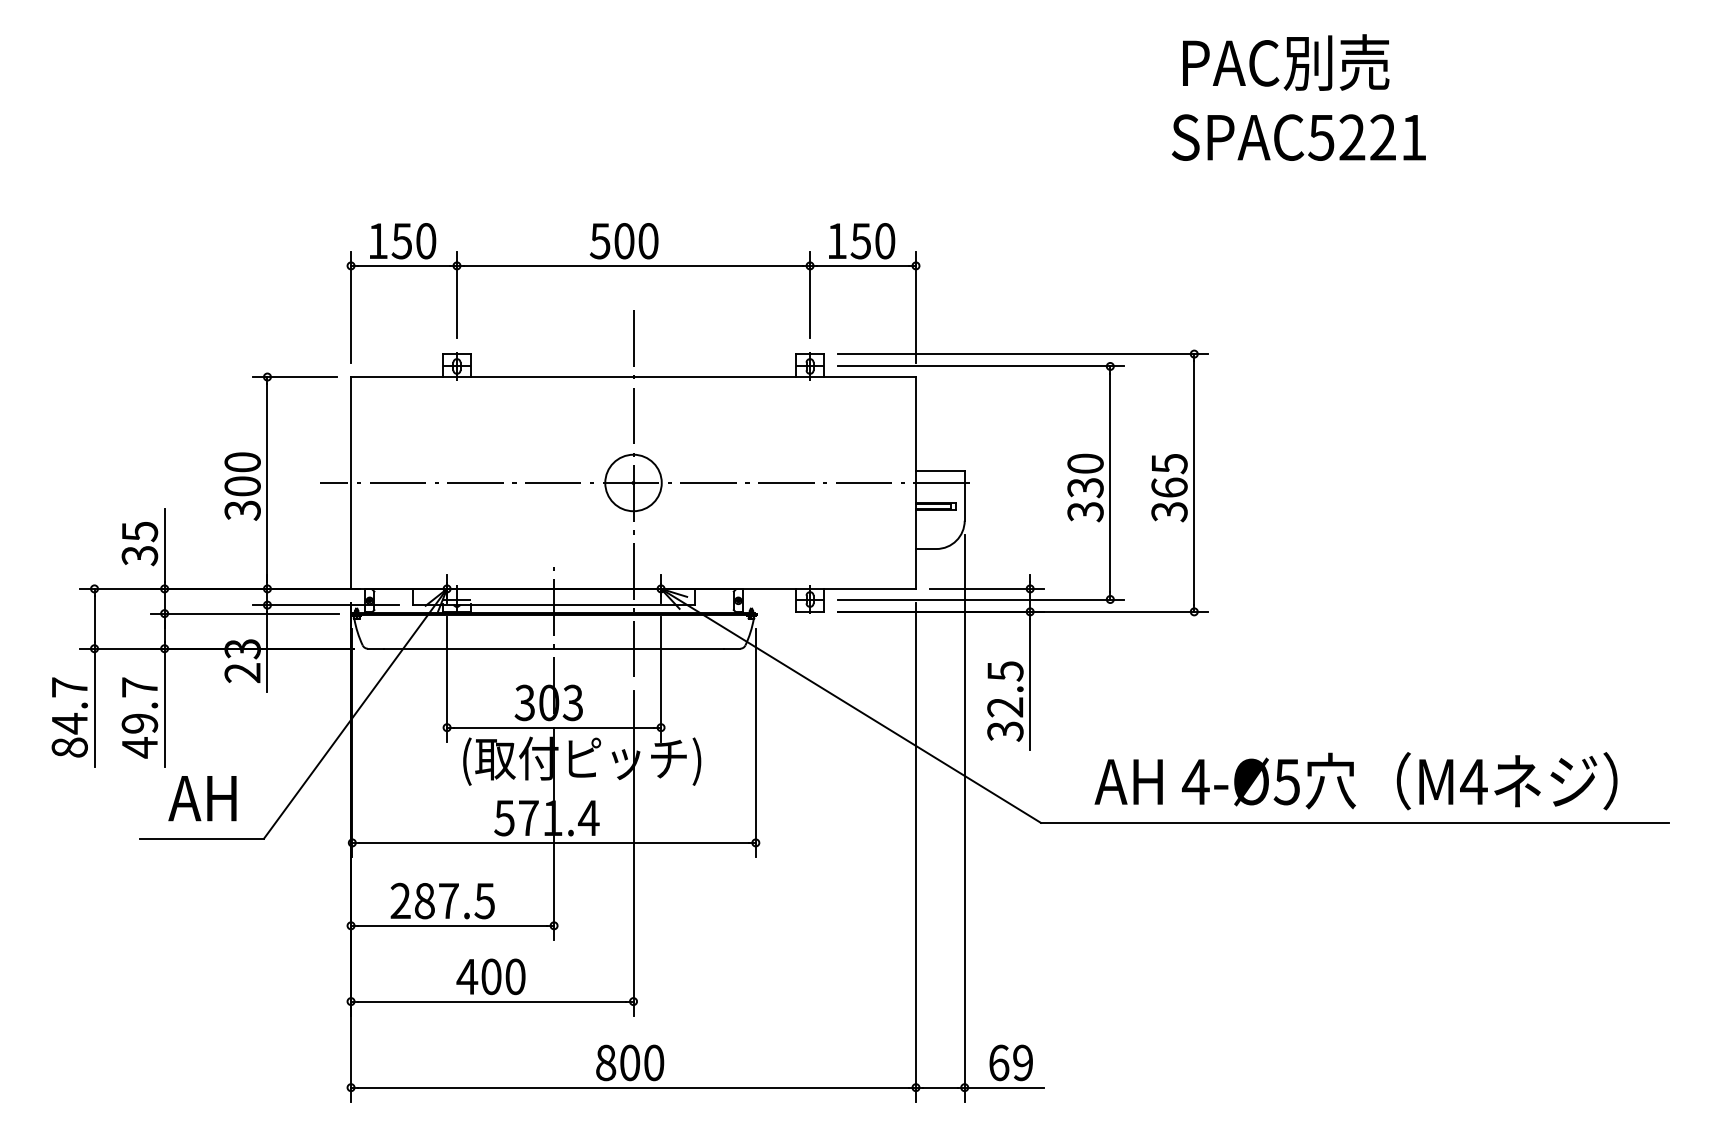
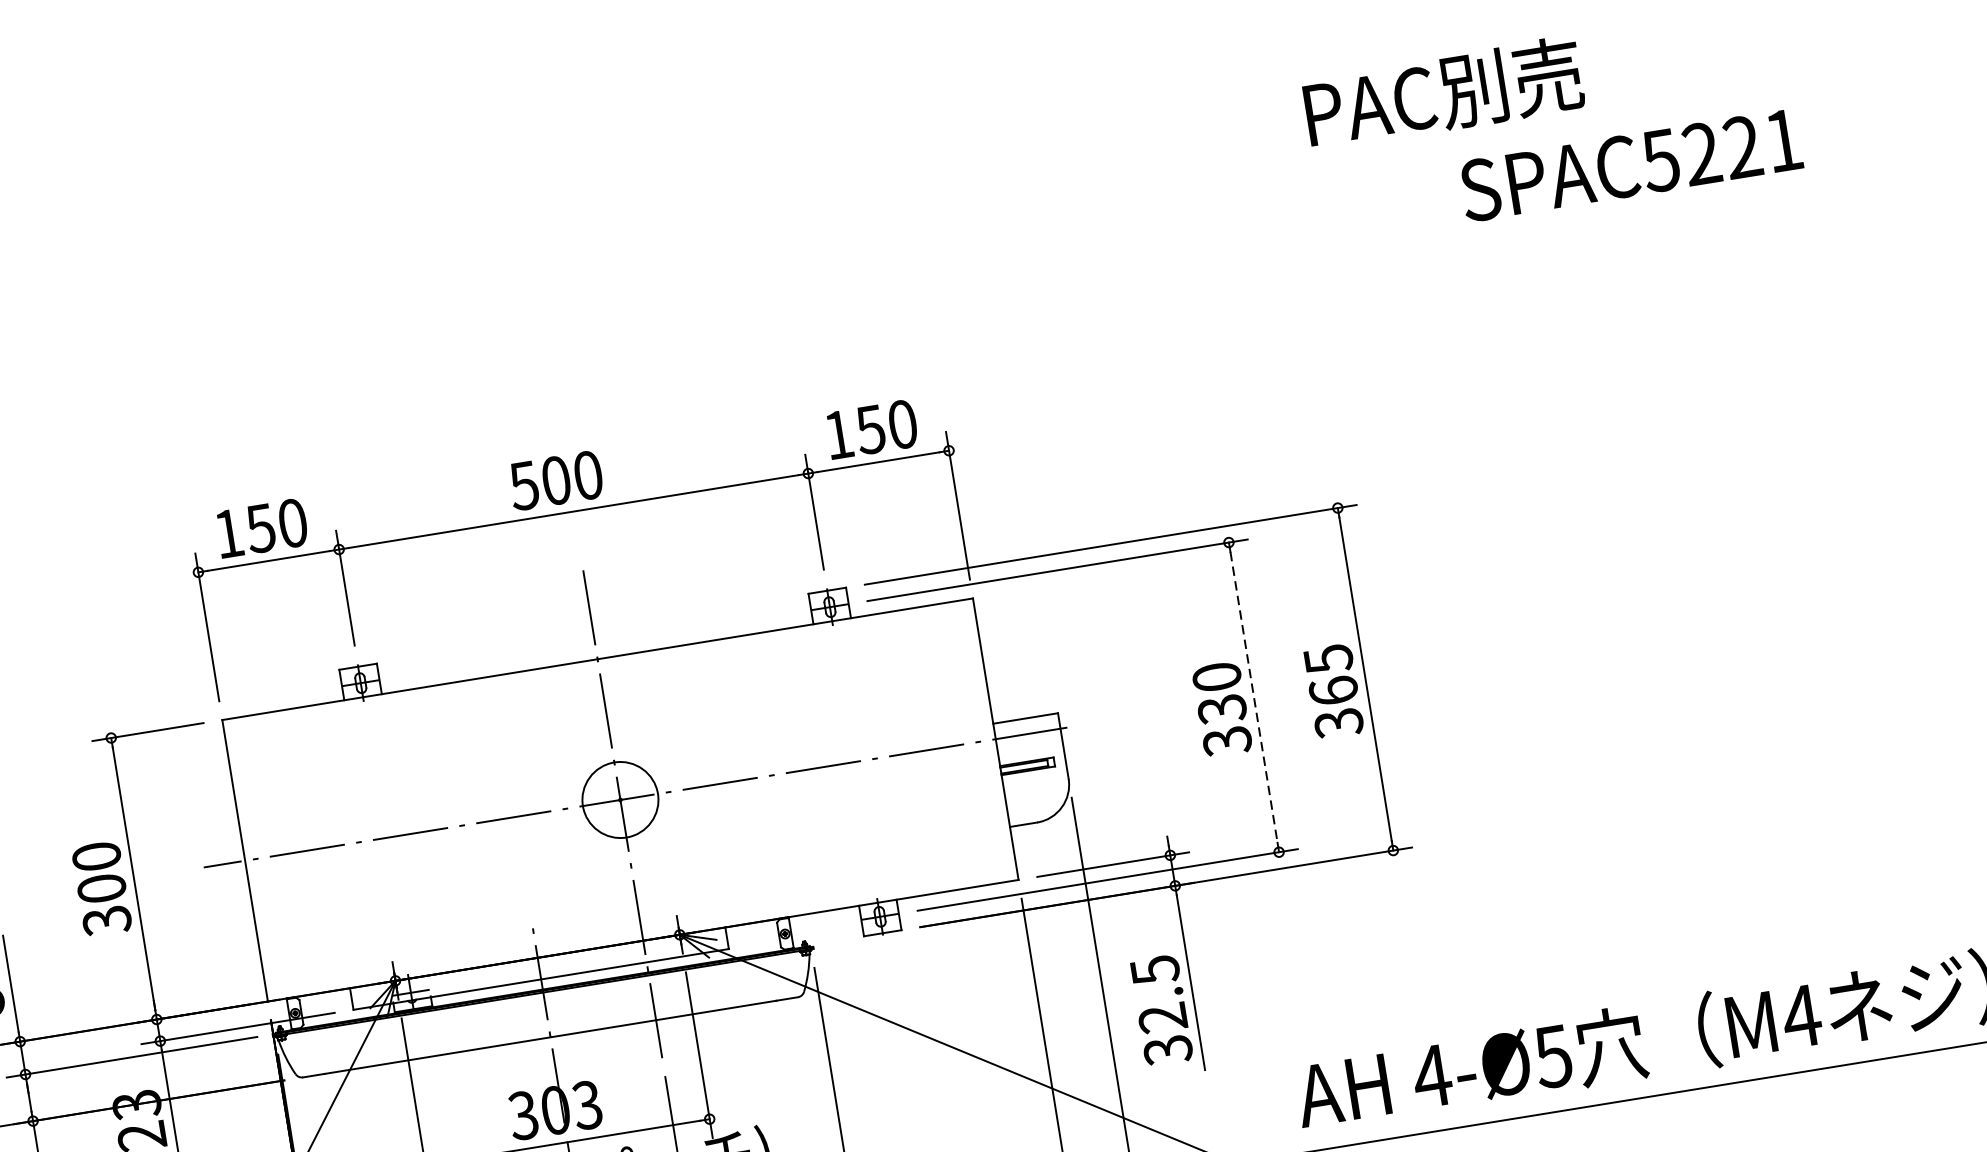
text: (1286, 62) -> (1444, 93), moved
text: (1298, 137) -> (1630, 165), moved
line: (1110, 483) -> (1254, 698), solid -> dashed

